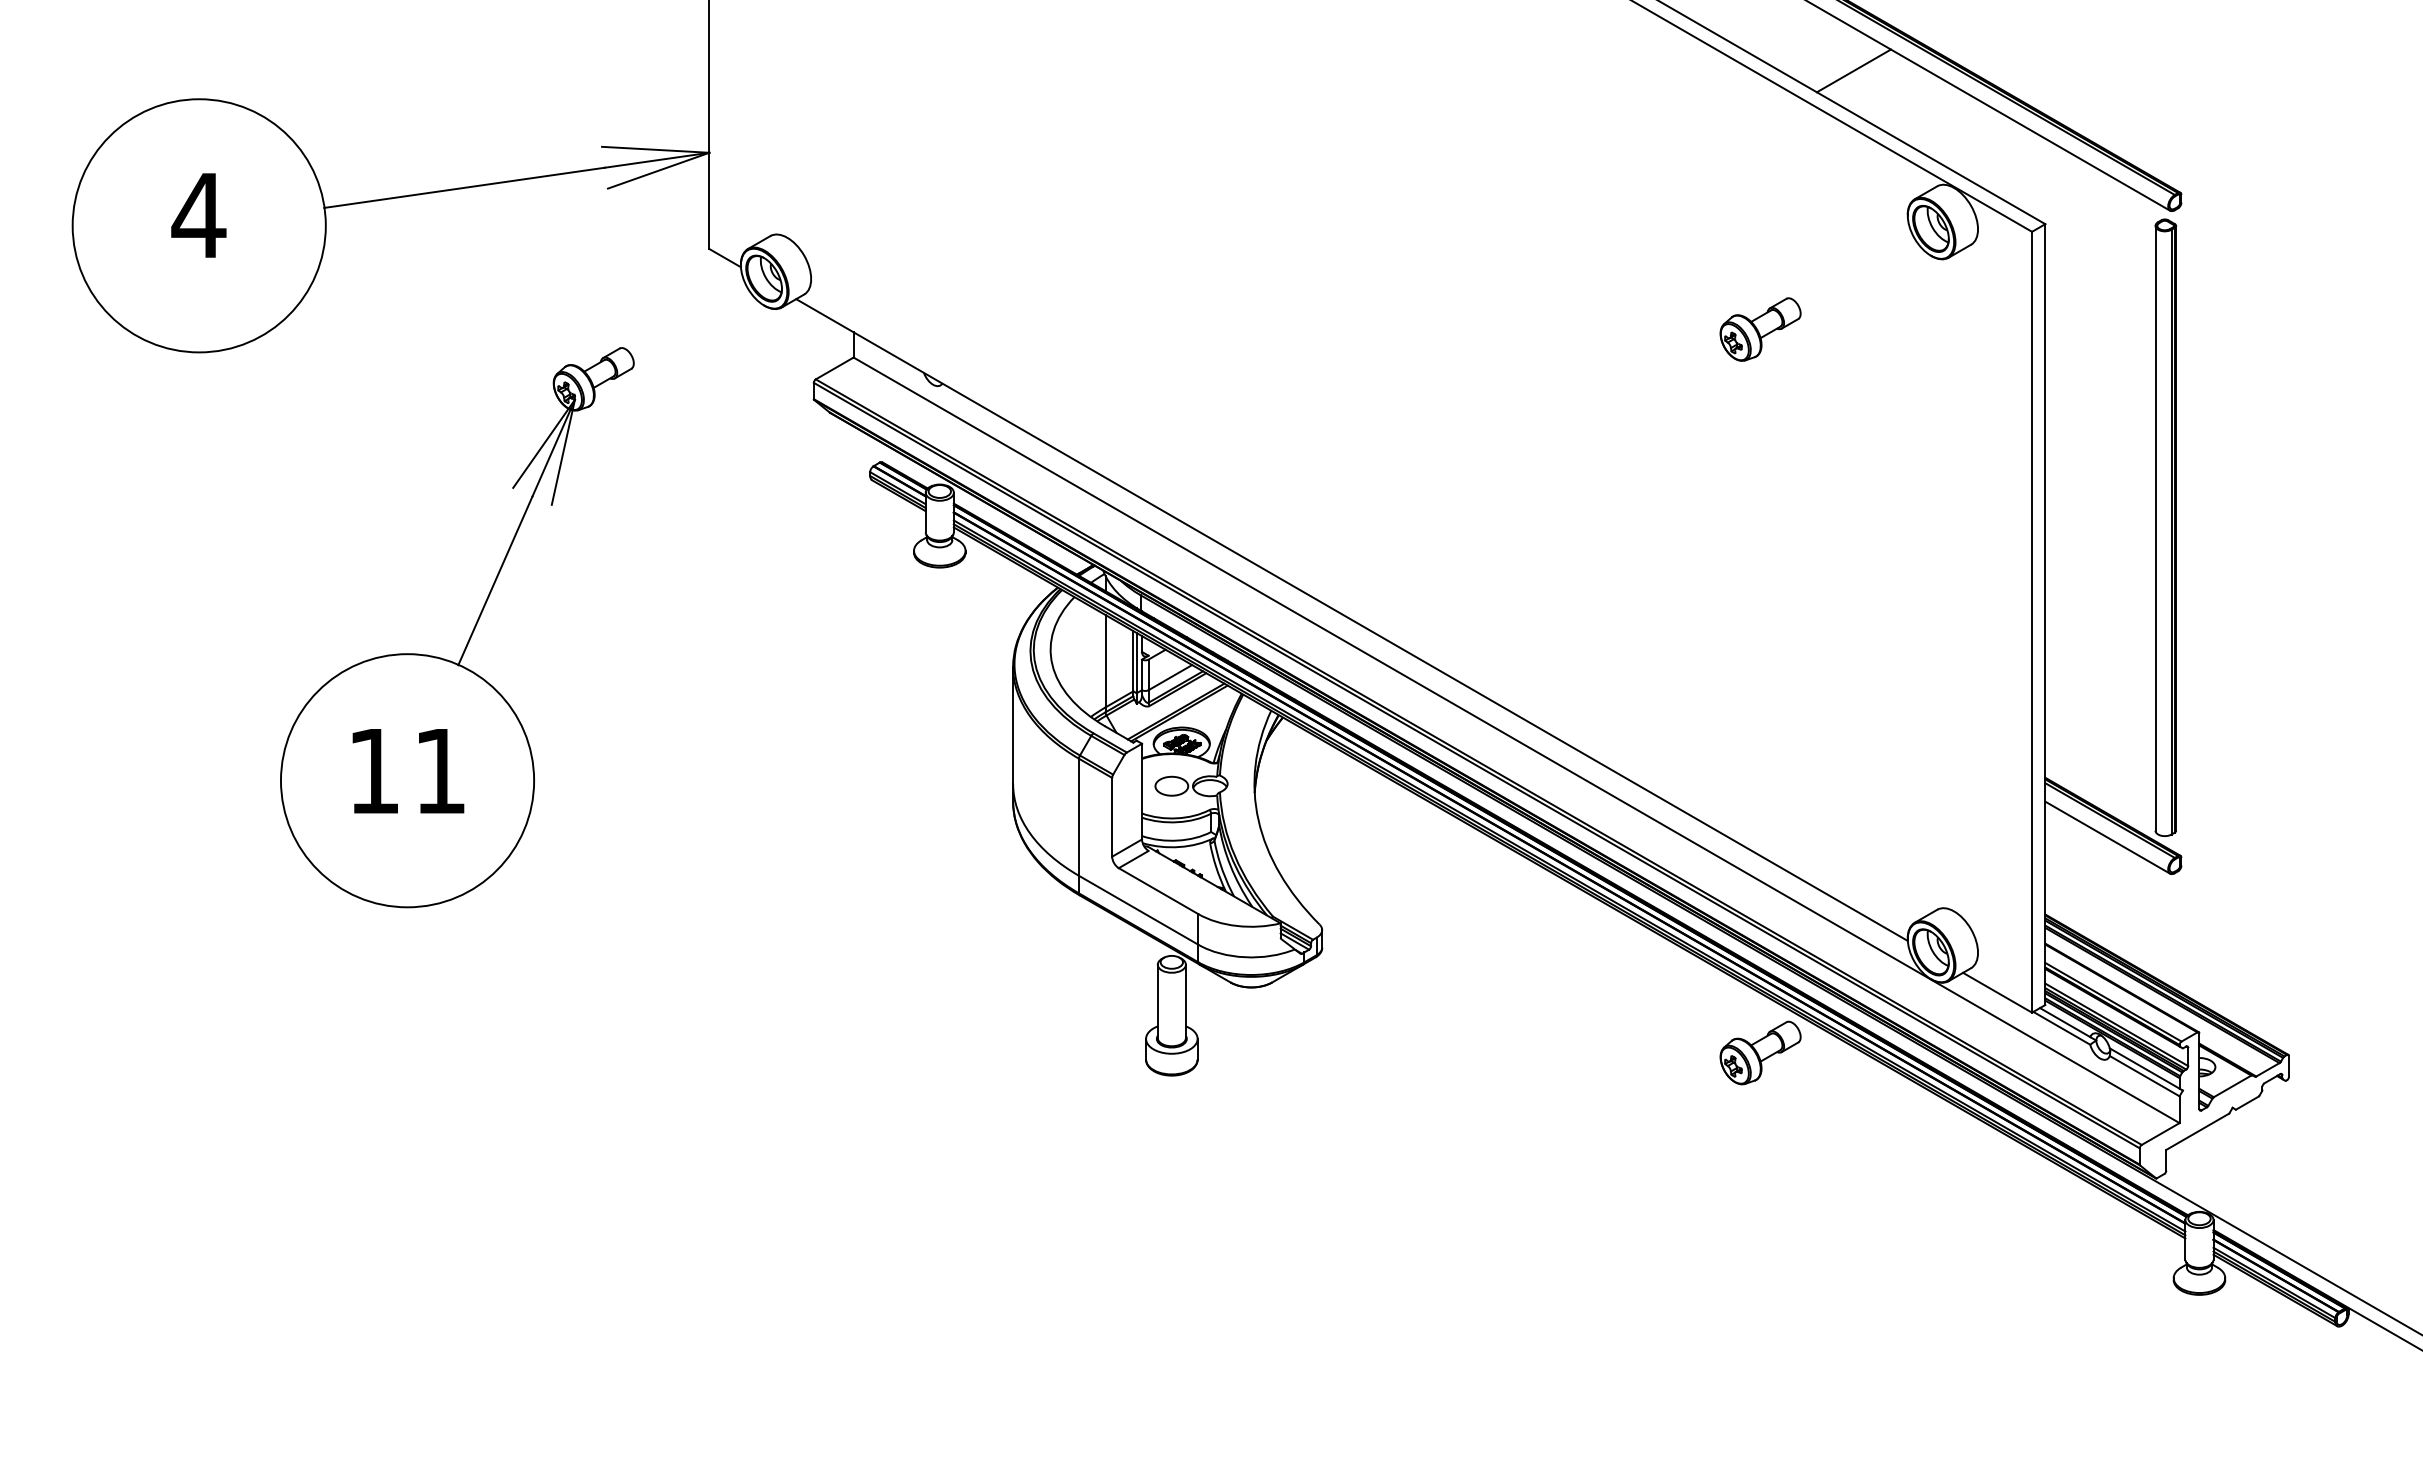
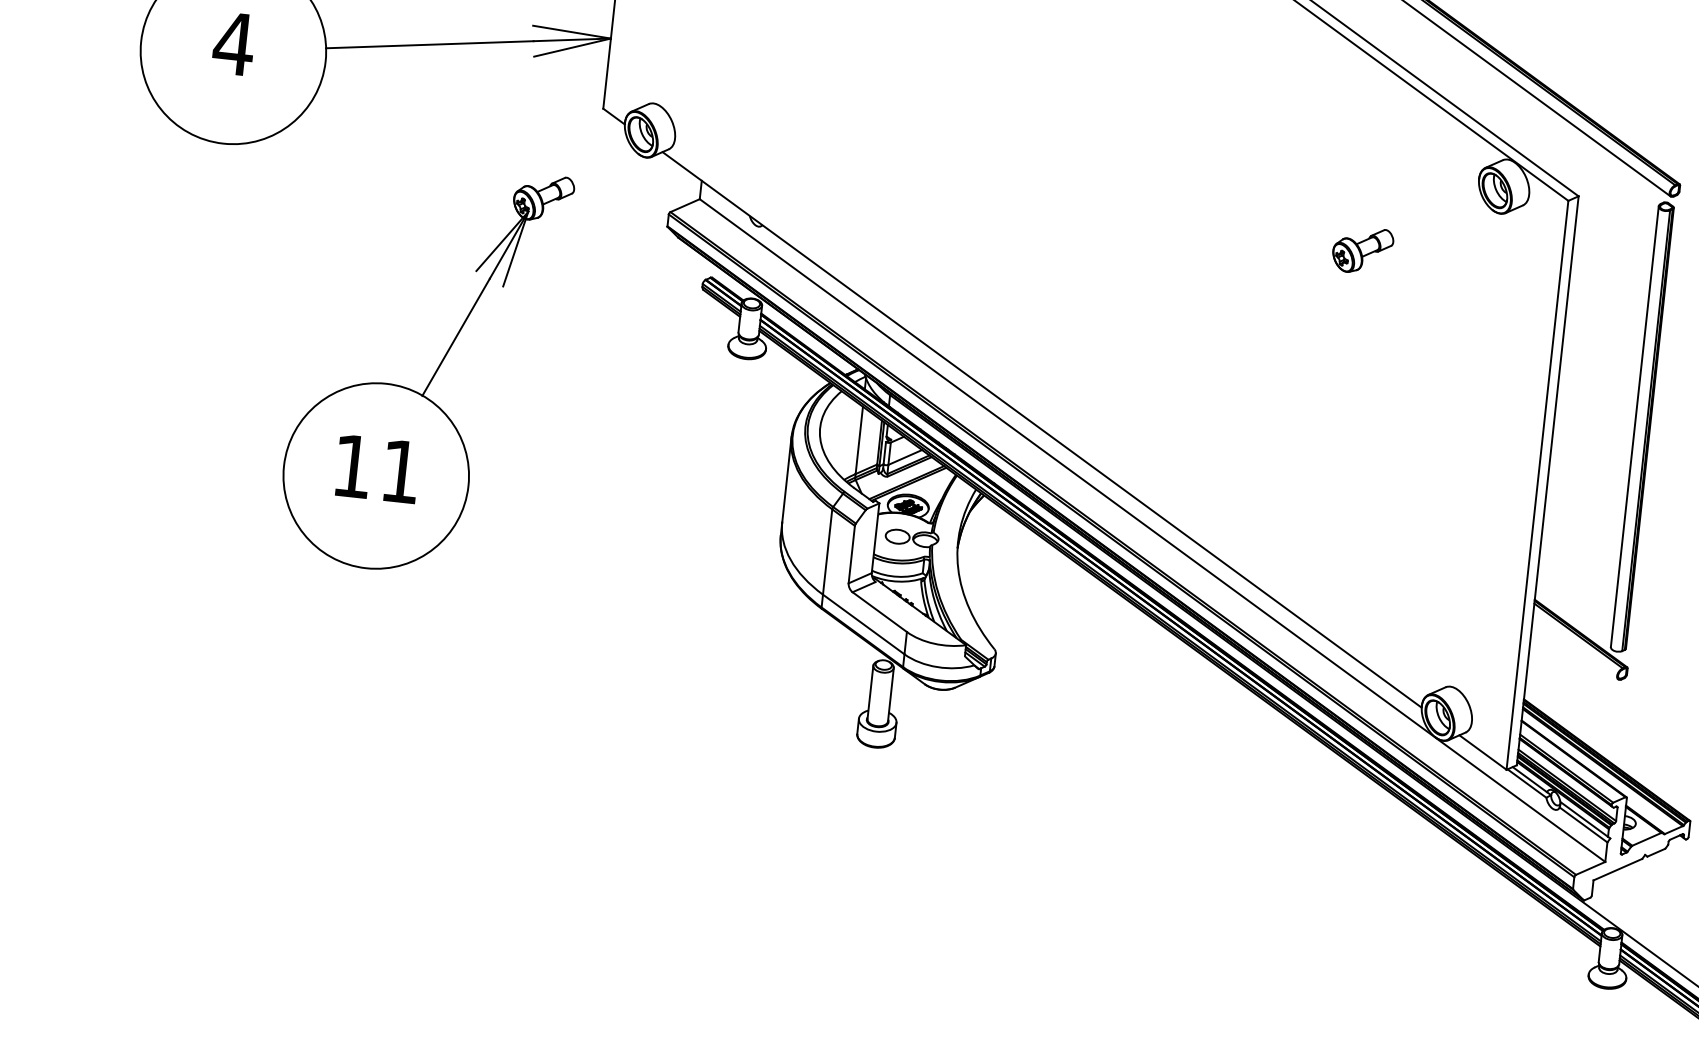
line: (1853, 70) -> (1451, 69), removed
part: (470, 634) -> (433, 374), moved
line: (2107, 837) -> (1575, 648), removed
part: (1760, 1052) -> (1305, 777), removed

